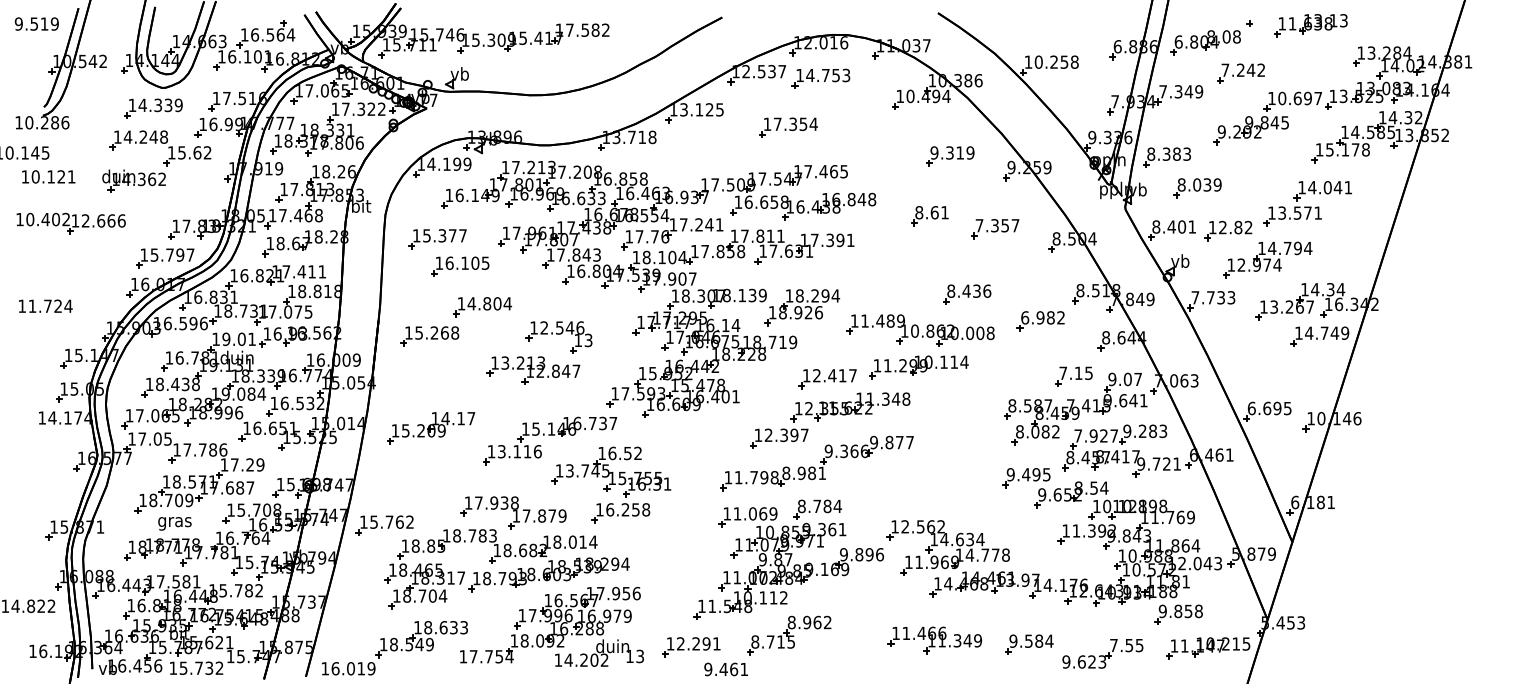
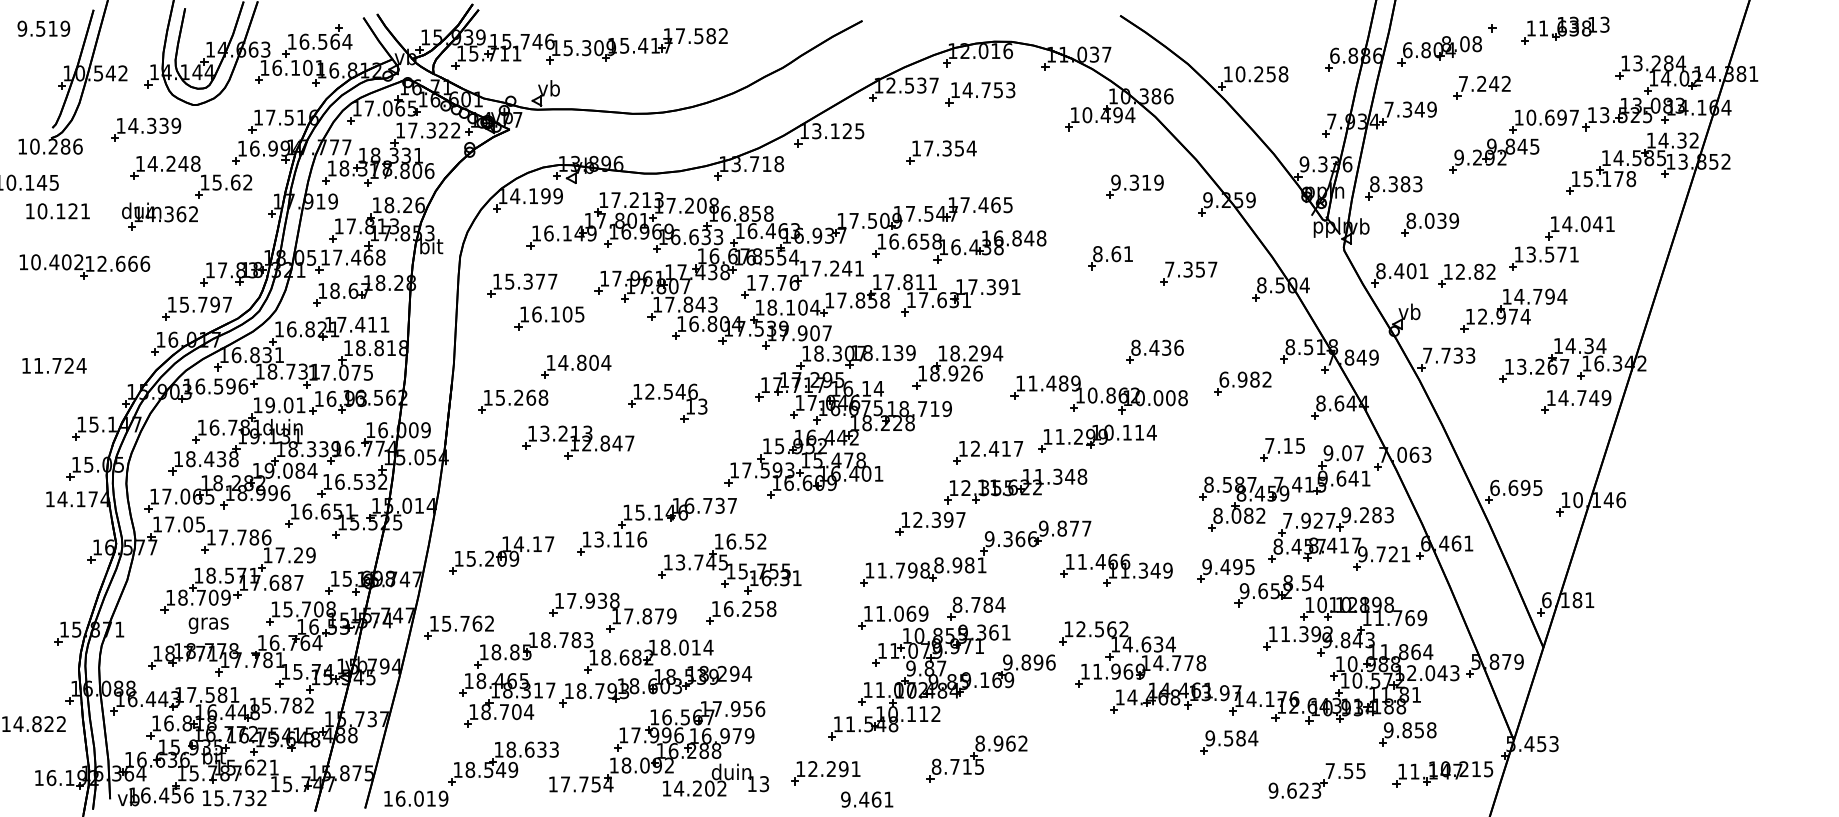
part: (153, 108) -> (146, 129), moved
part: (533, 370) -> (578, 442), moved
part: (431, 428) -> (502, 556), moved
part: (789, 635) -> (977, 759), moved
part: (934, 640) -> (1115, 570), moved
part: (1029, 644) -> (1229, 742), moved

